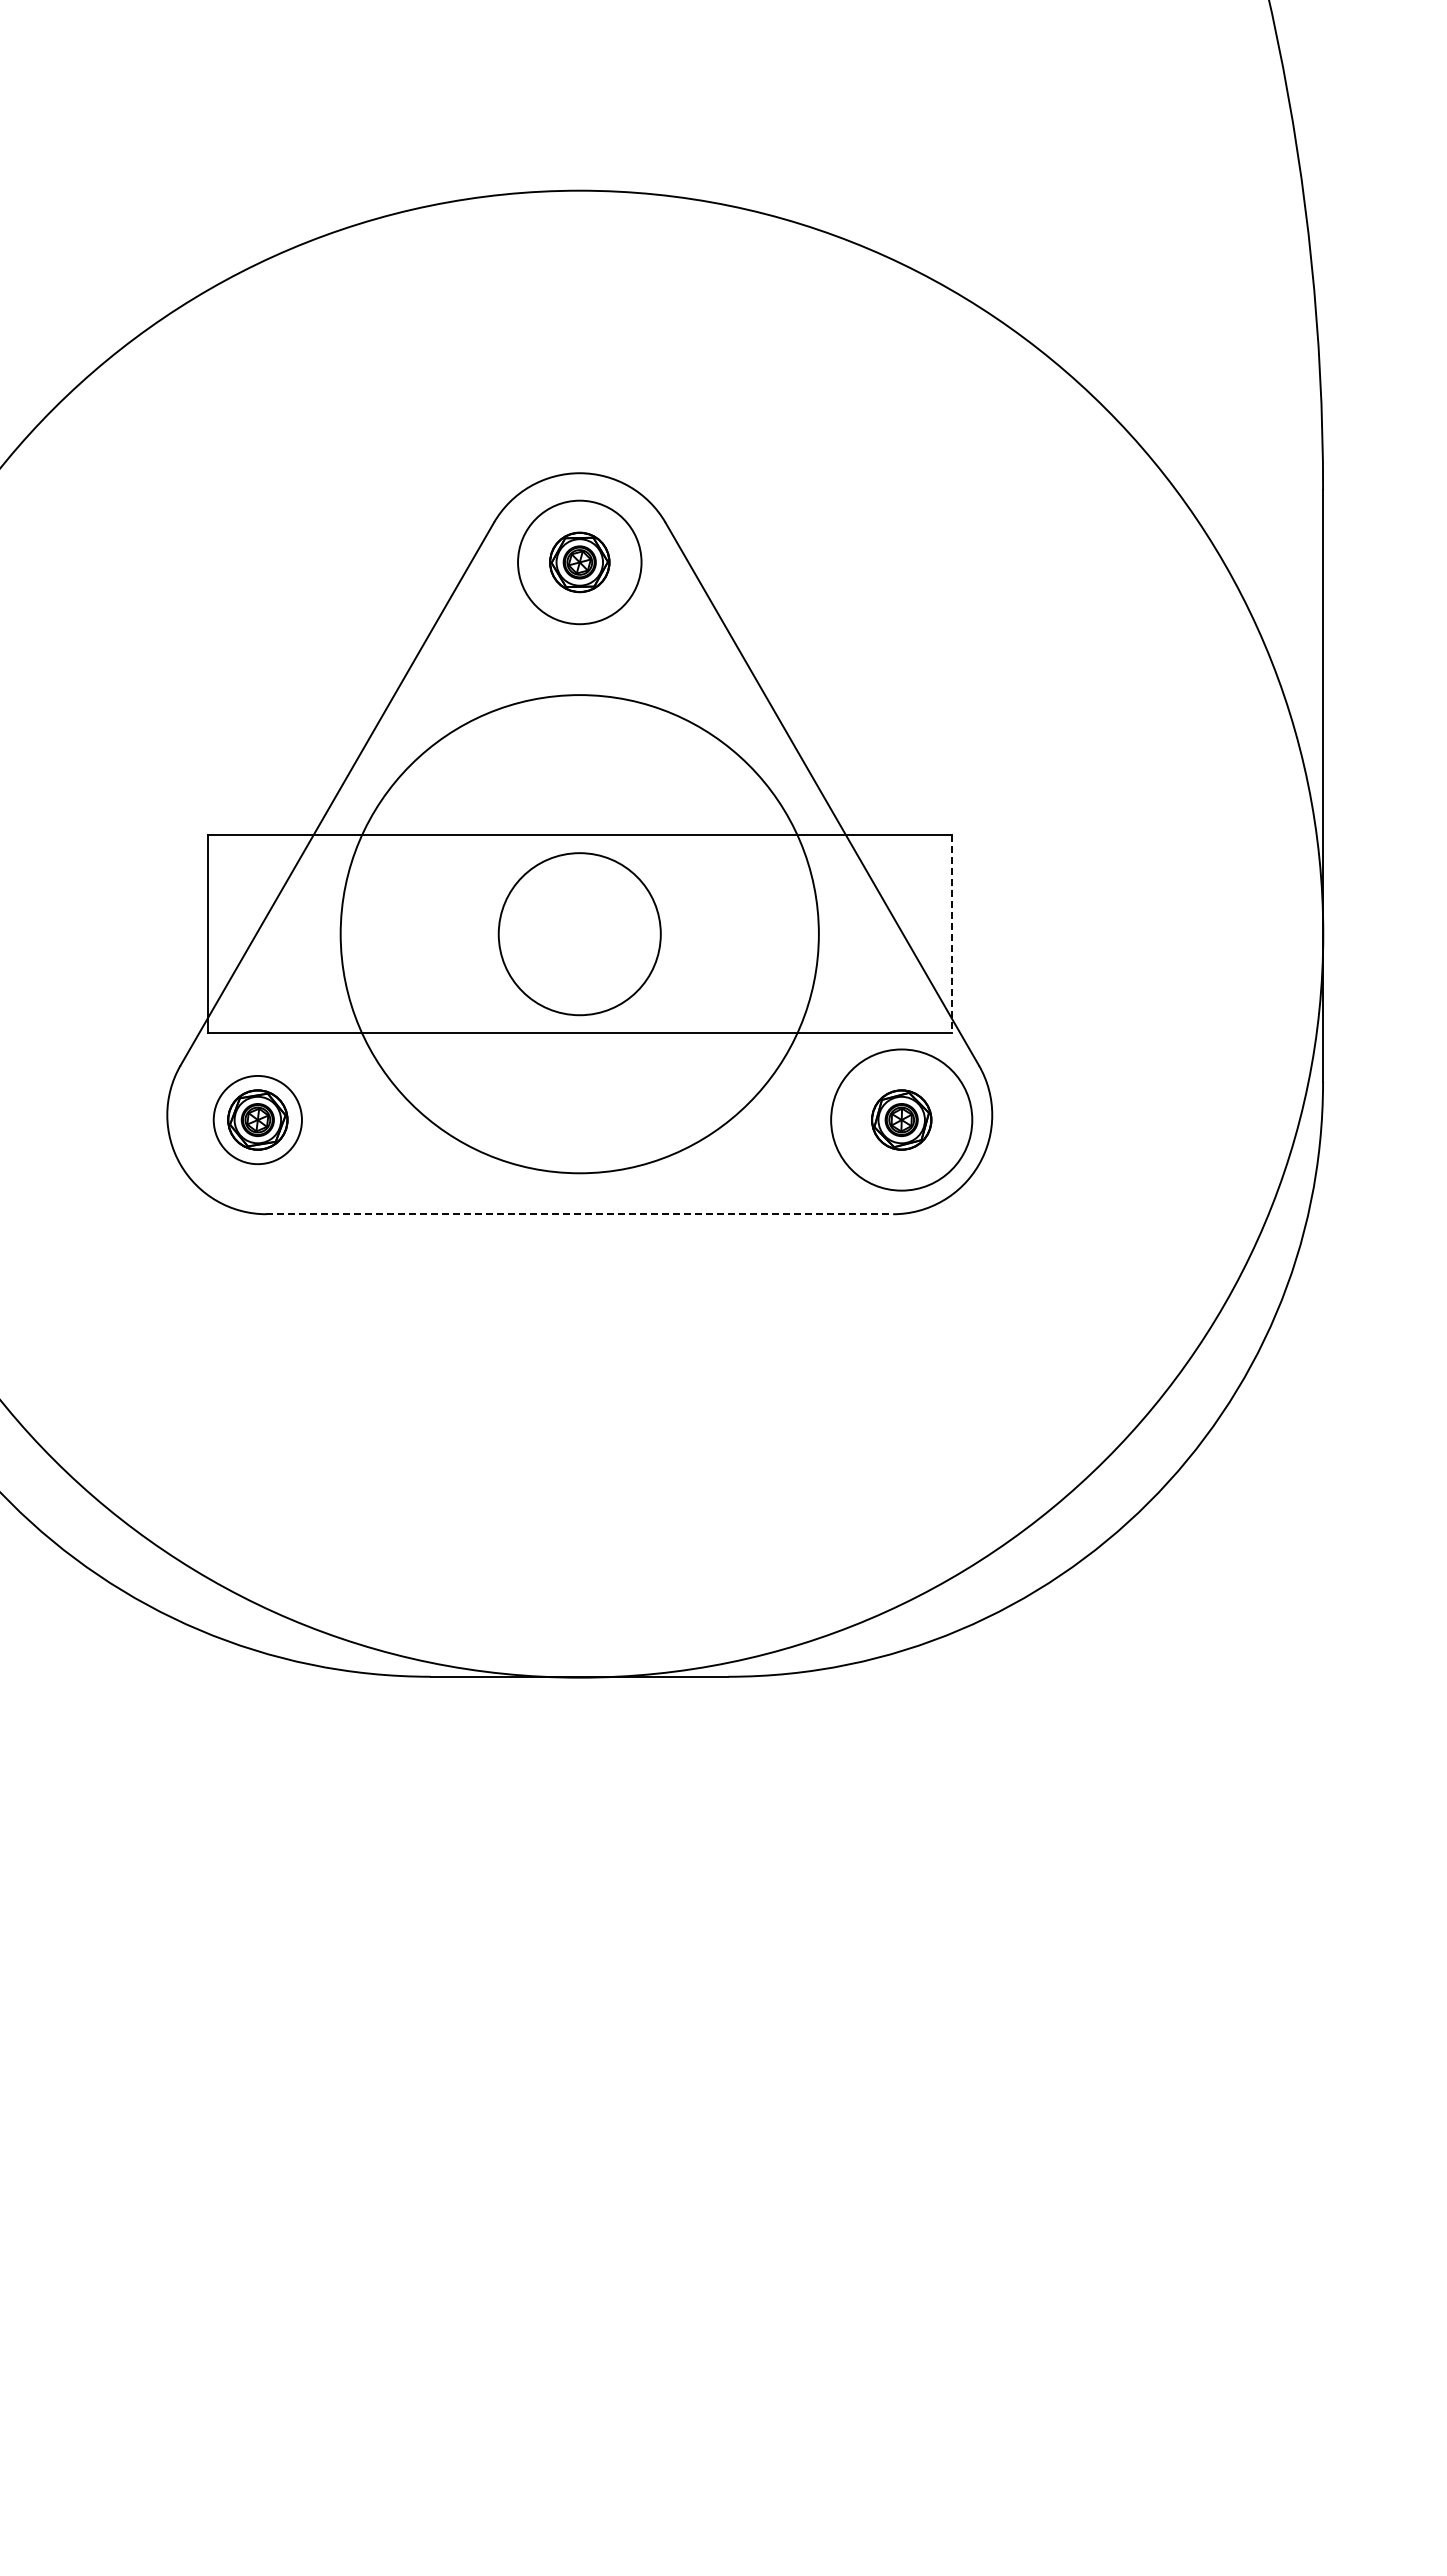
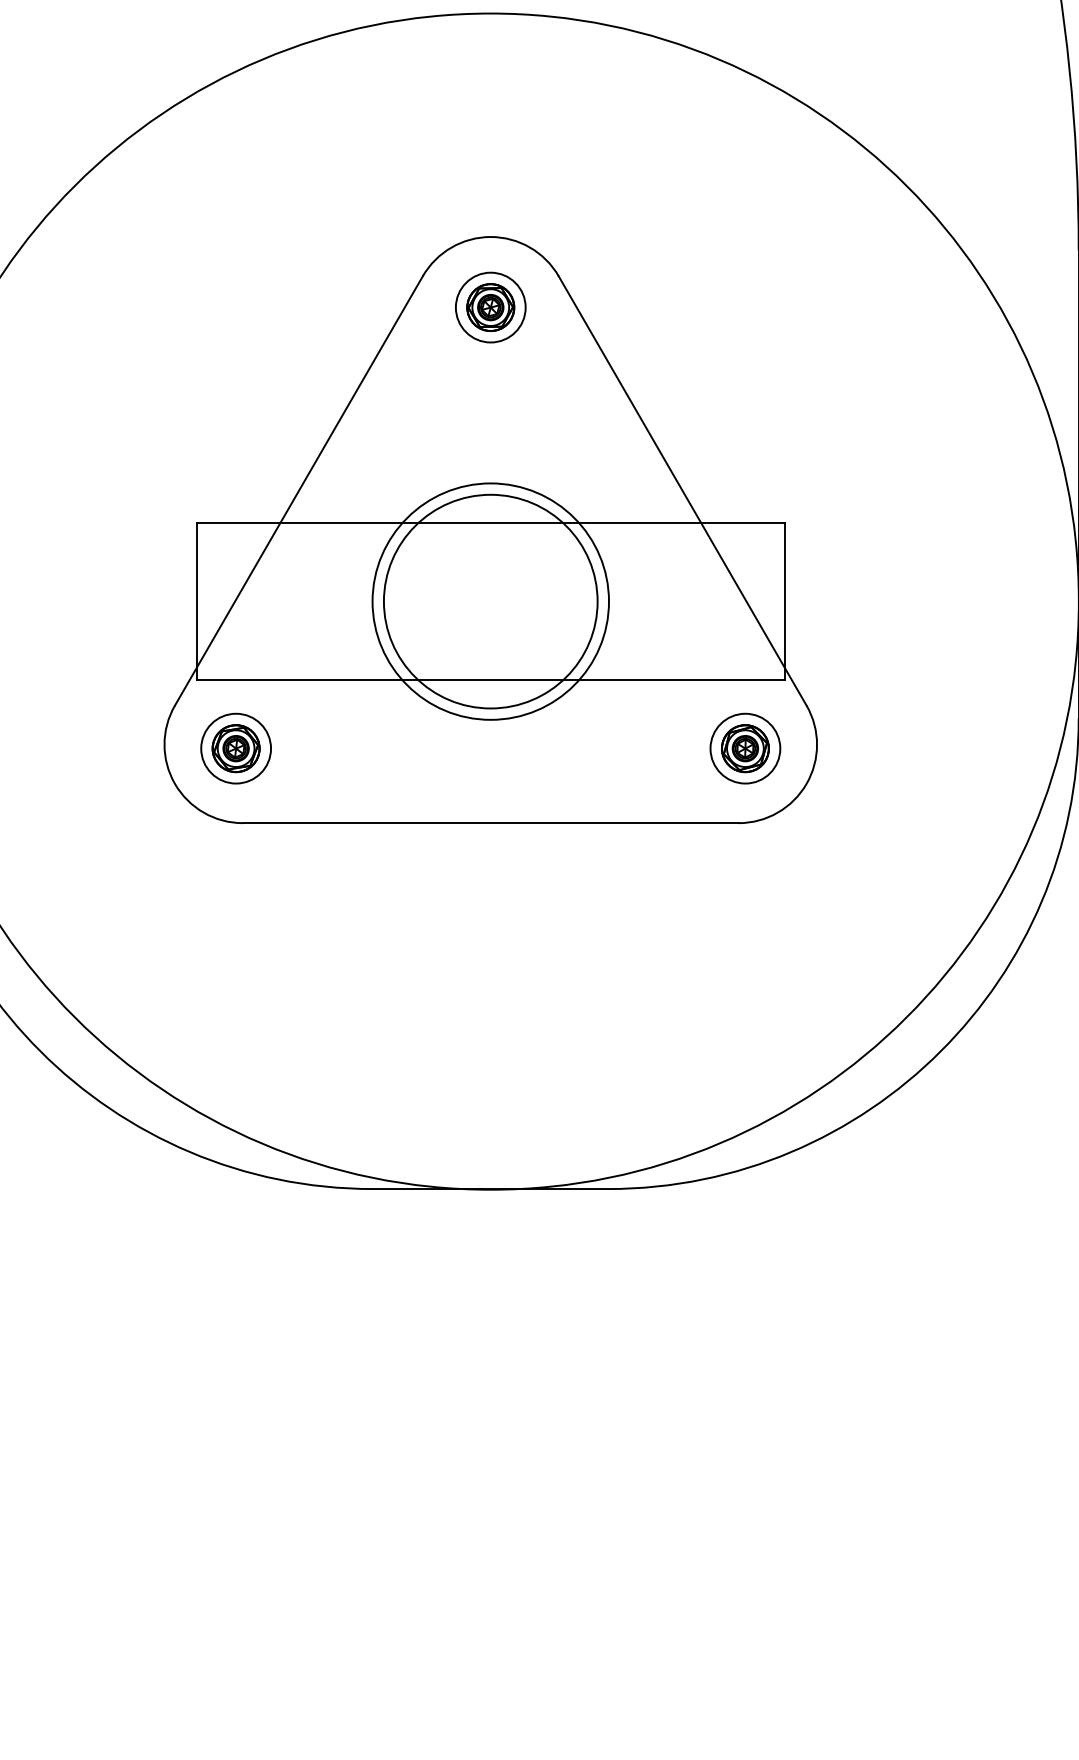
circle: (579, 562) -> (490, 307), size x0.71
circle: (579, 933) -> (490, 601), size x0.62
circle: (579, 934) -> (490, 601), size x1.67
line: (951, 934) -> (784, 601), dashed -> solid
circle: (901, 1119) -> (745, 748), size x0.62
line: (580, 1214) -> (491, 823), dashed -> solid

